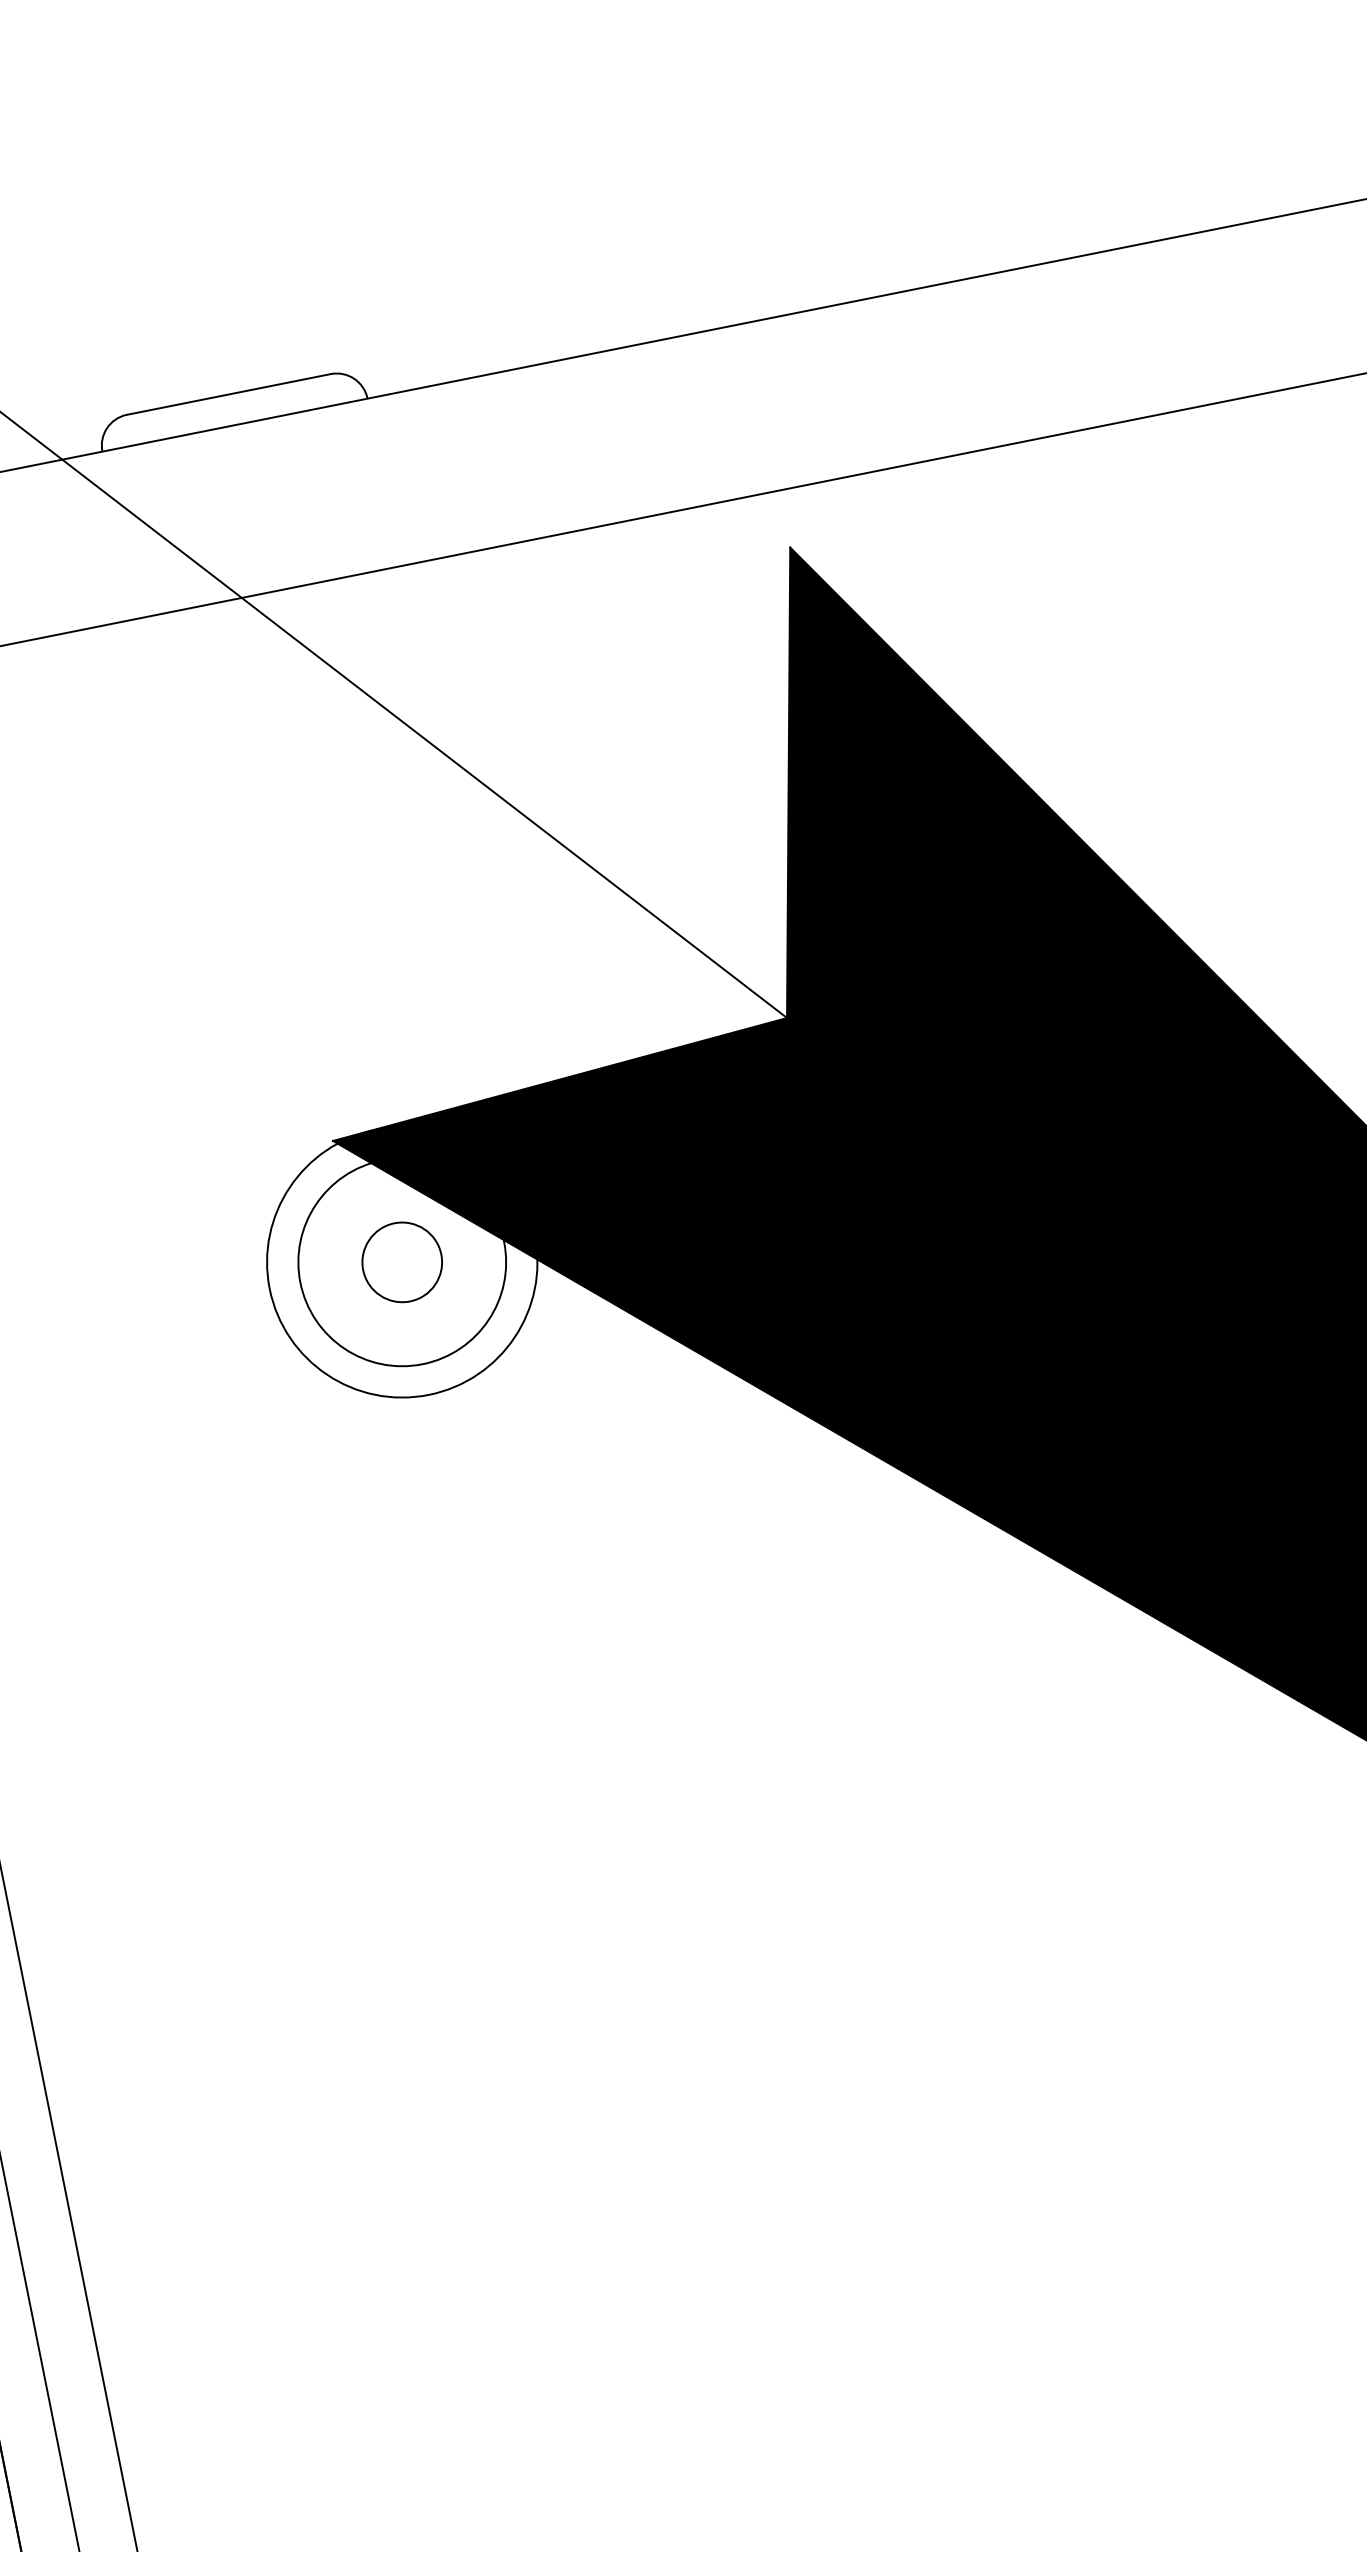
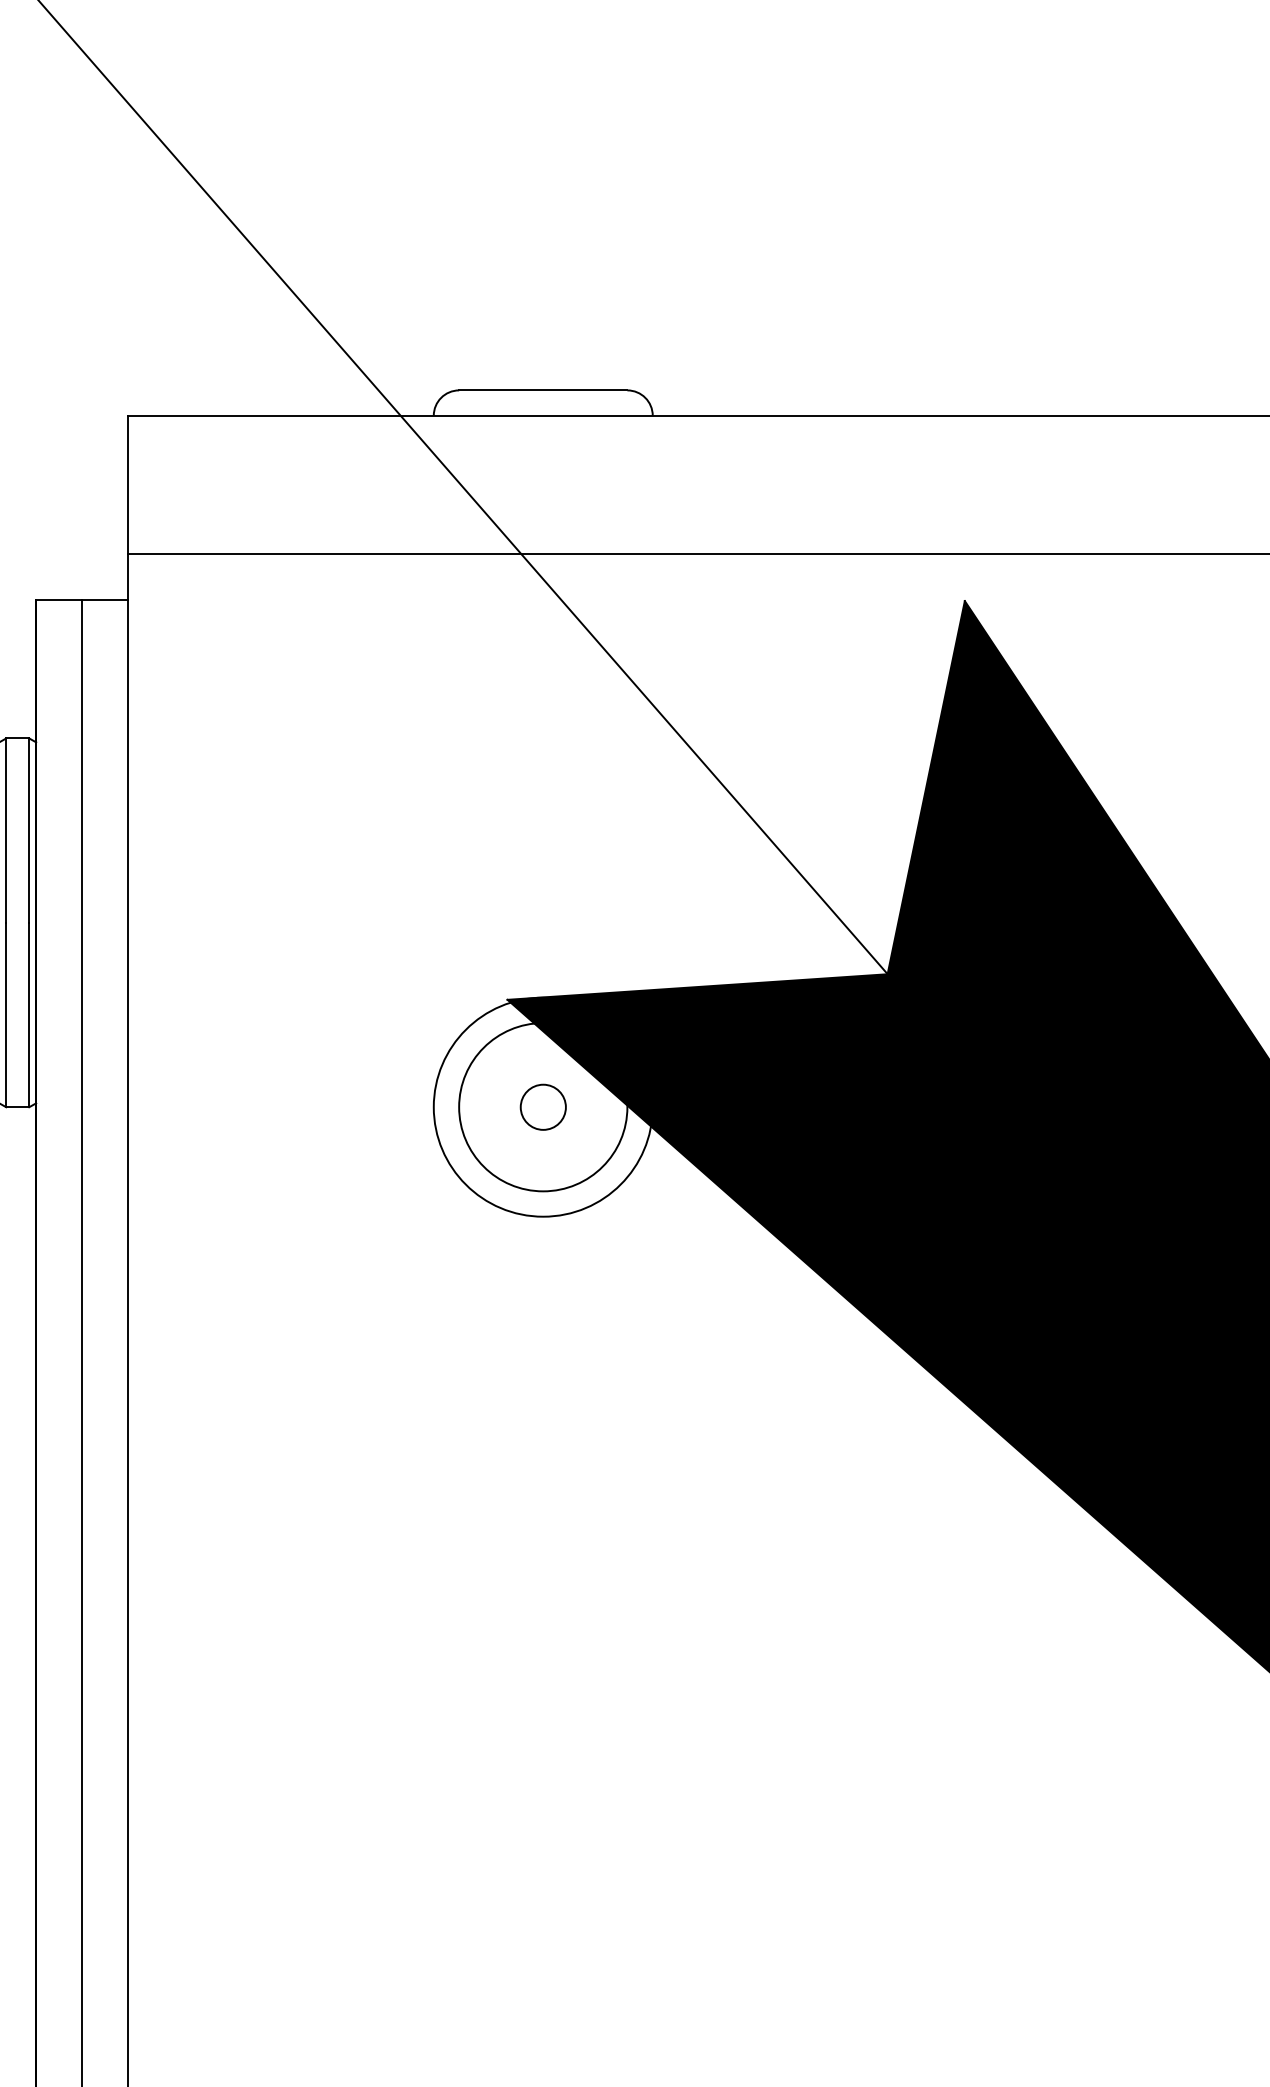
circle: (402, 1262) -> (543, 1107), size x0.7

